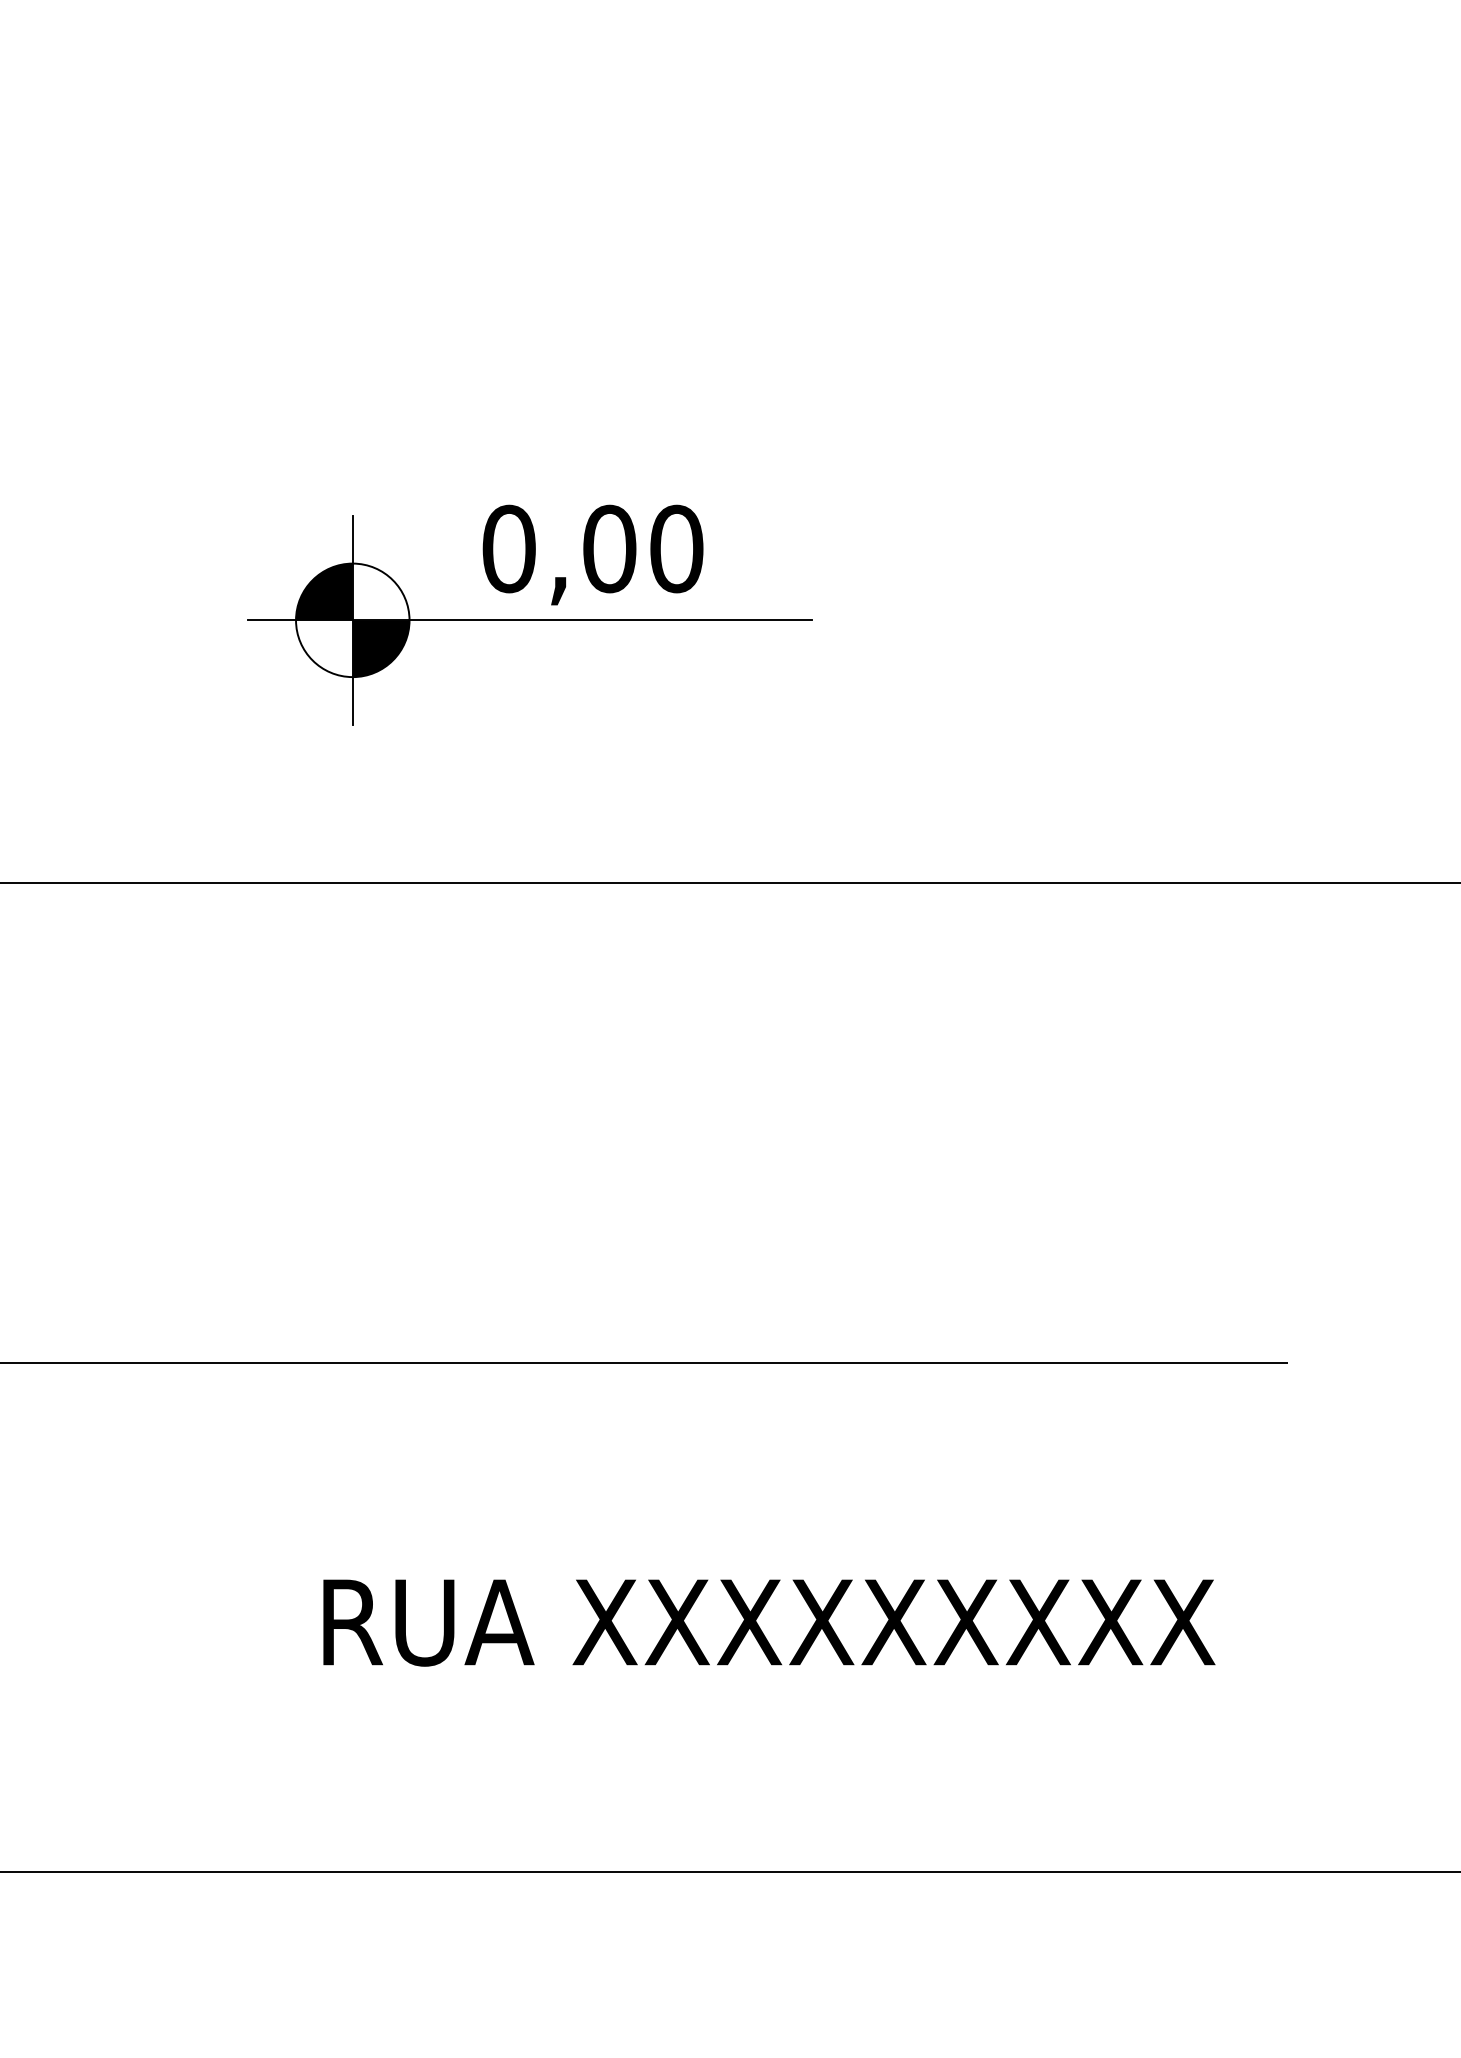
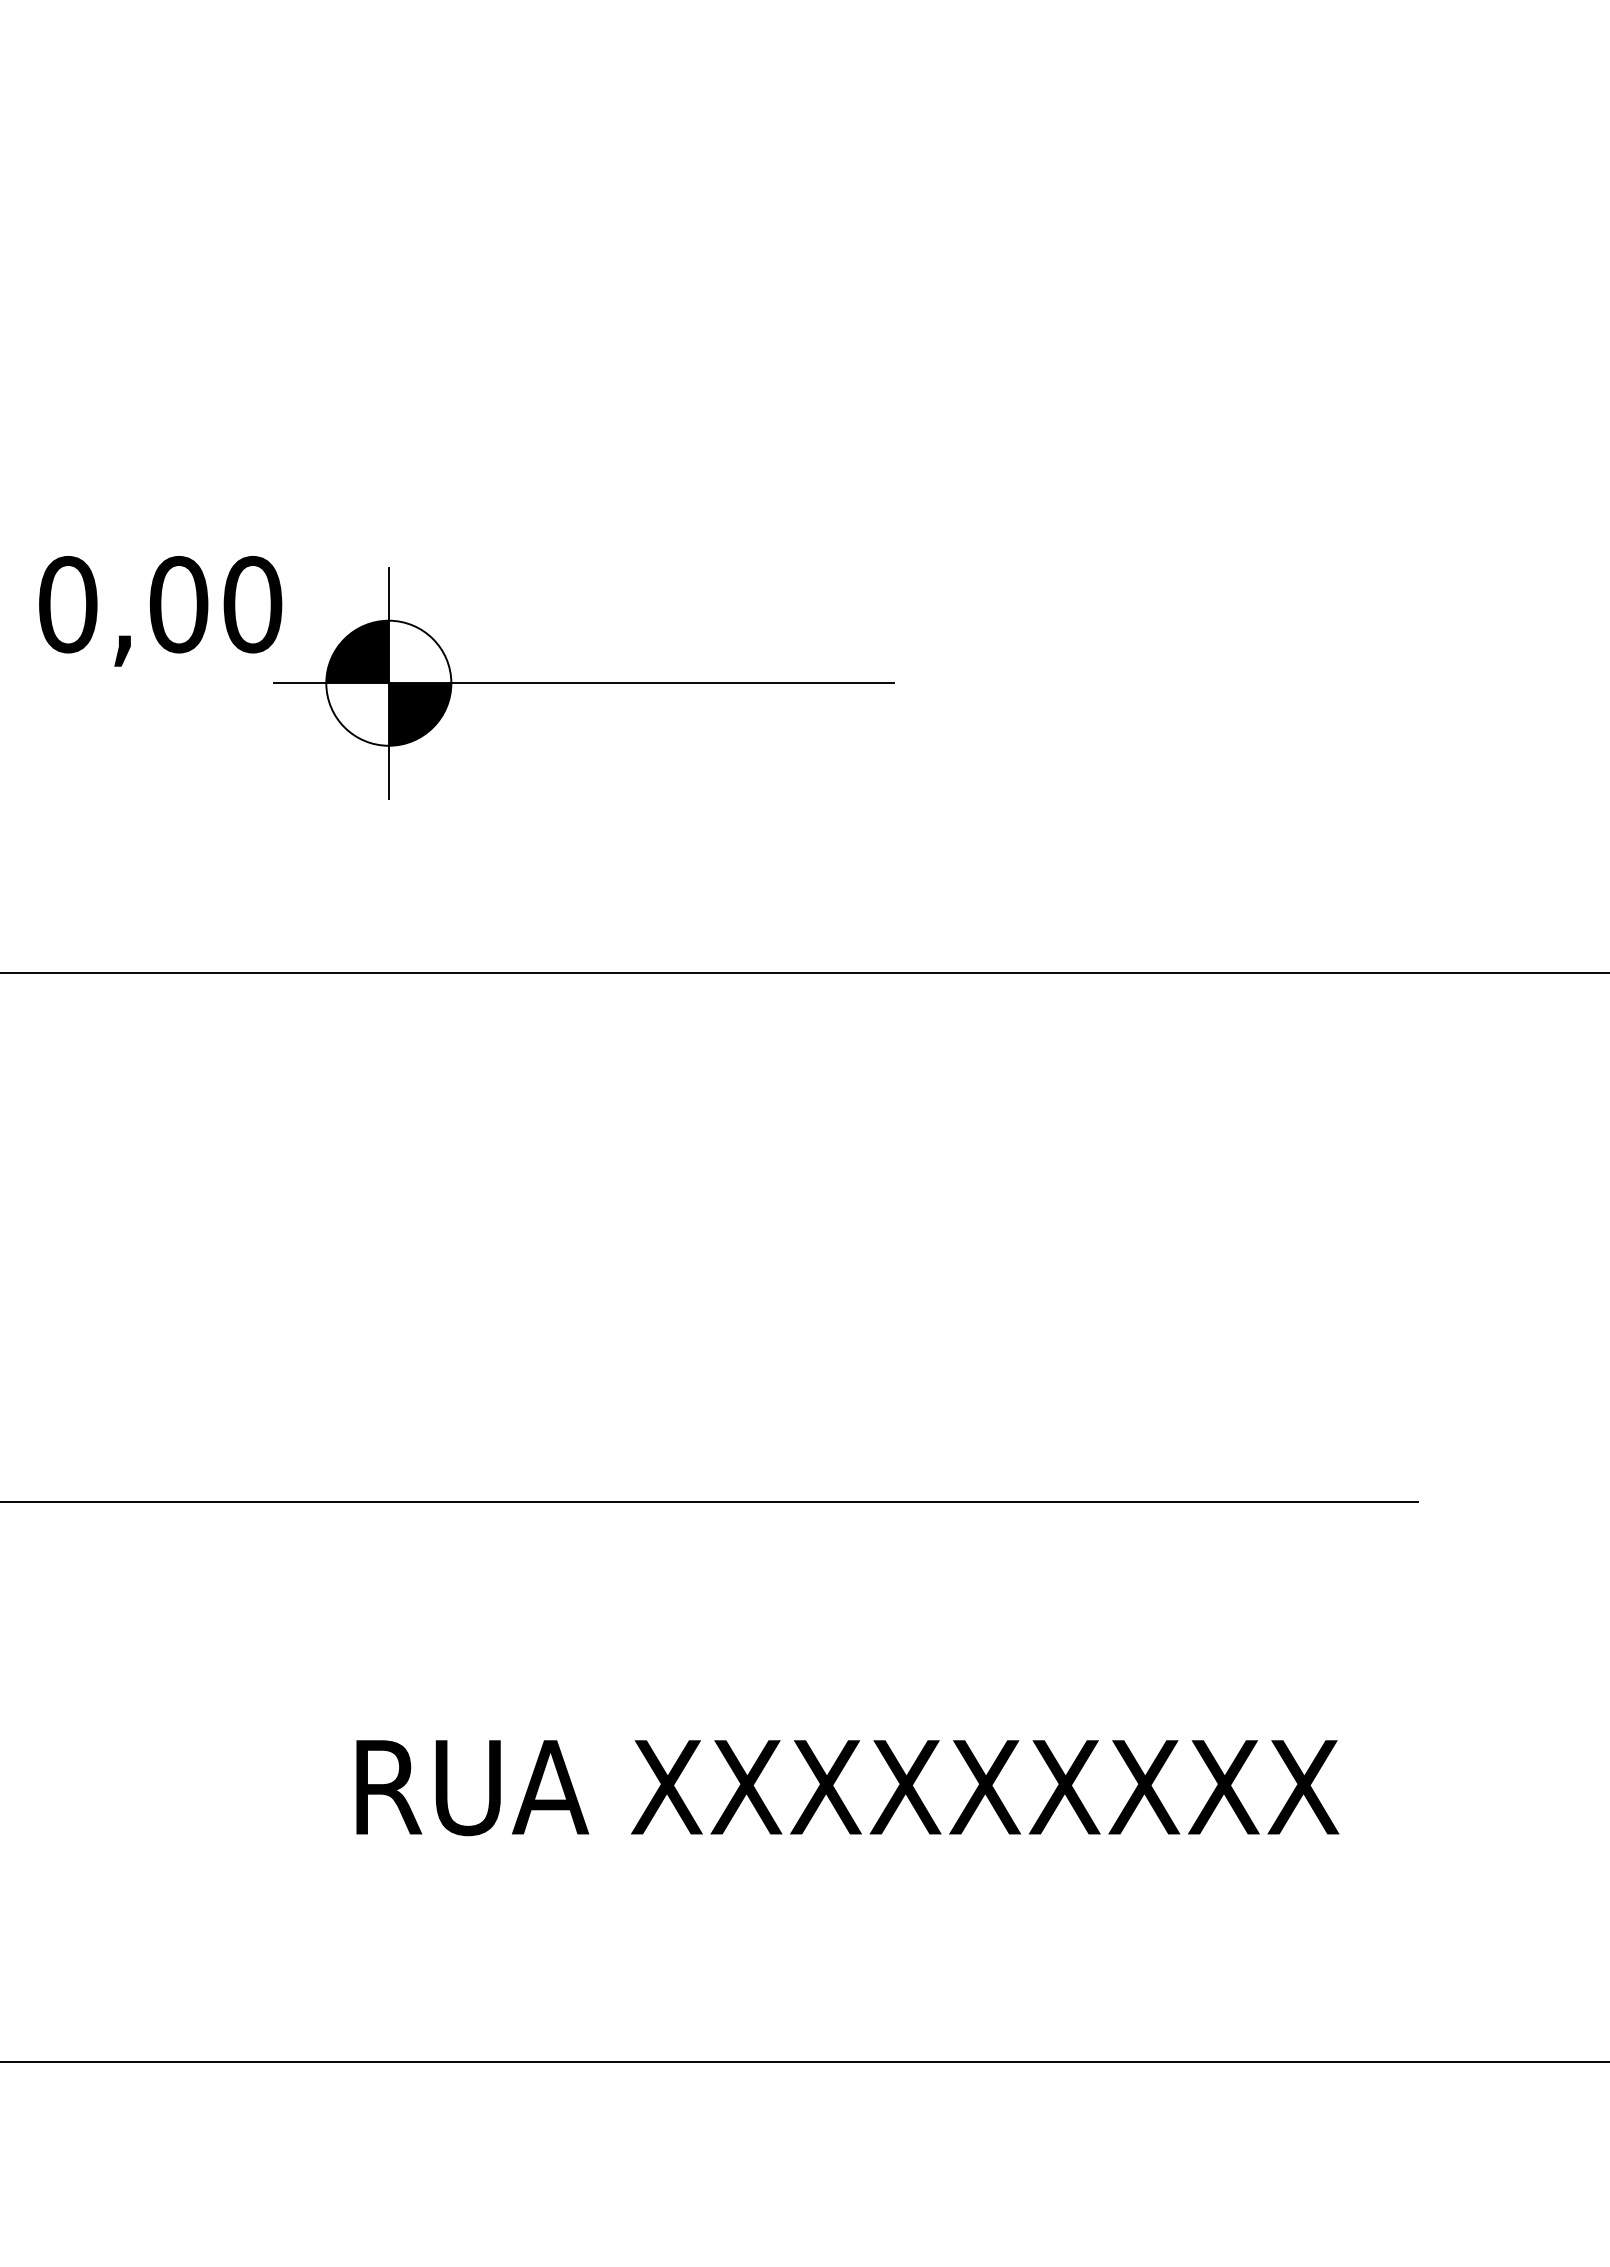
text: (592, 555) -> (160, 611), moved

